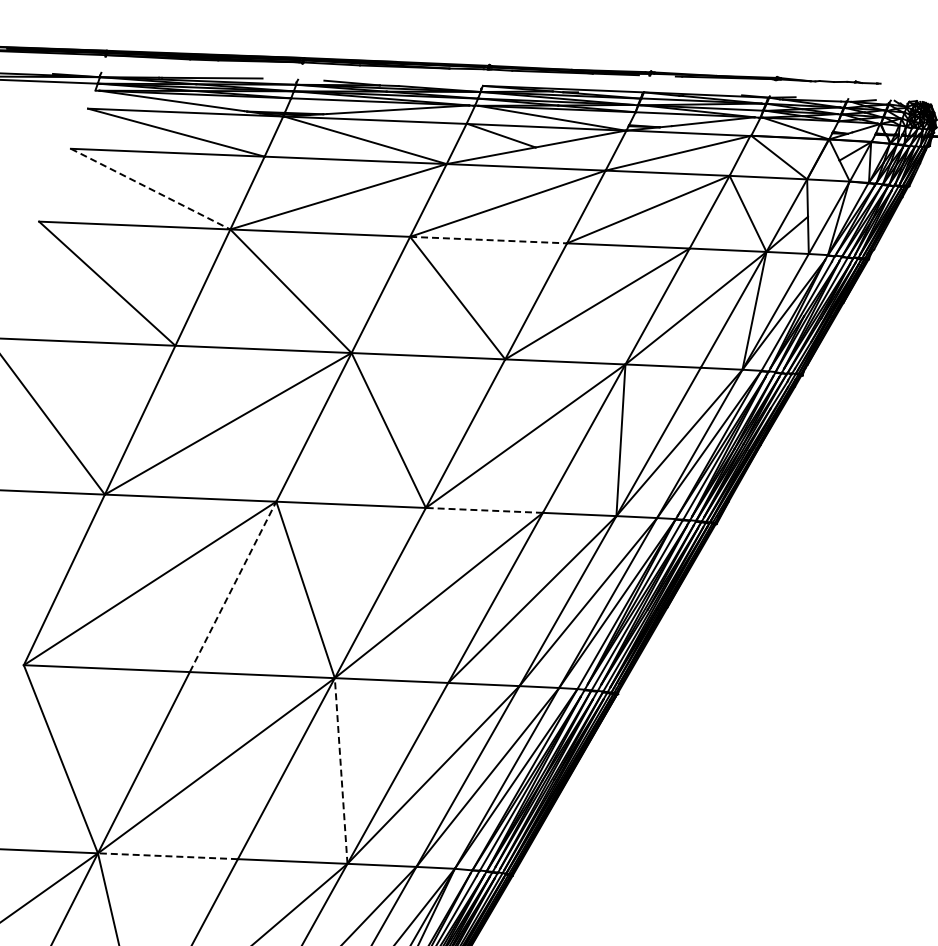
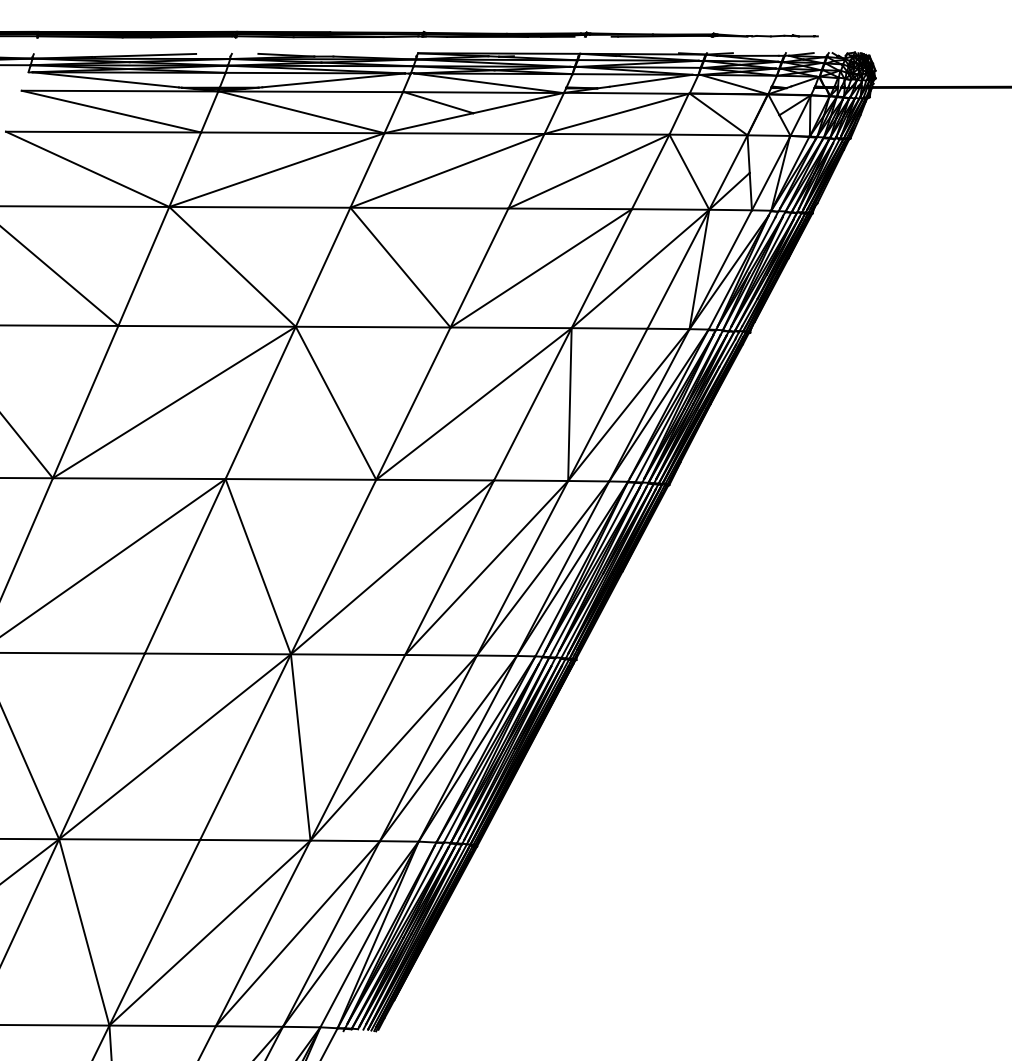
line: (150, 189) -> (87, 169), dashed -> solid
line: (488, 240) -> (429, 208), dashed -> solid
line: (484, 510) -> (435, 480), dashed -> solid
line: (233, 586) -> (185, 565), dashed -> solid
line: (340, 771) -> (300, 747), dashed -> solid
line: (167, 856) -> (129, 839), dashed -> solid

